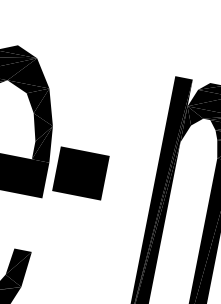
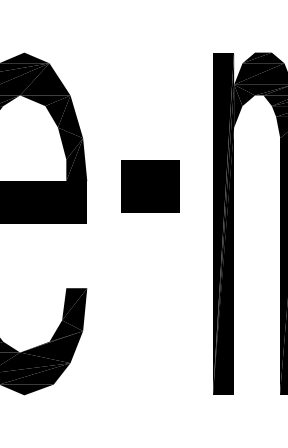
part: (81, 173) -> (150, 186), moved

